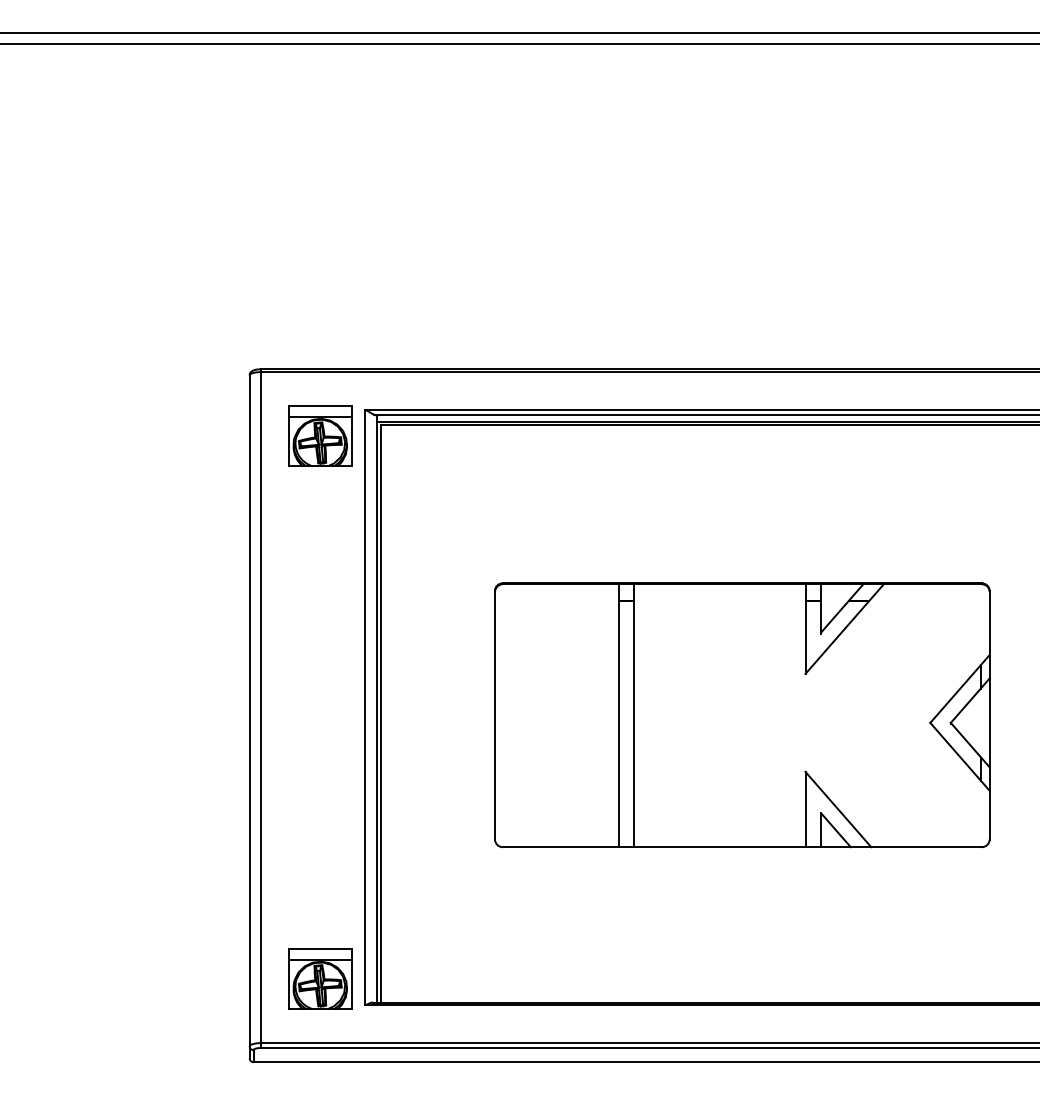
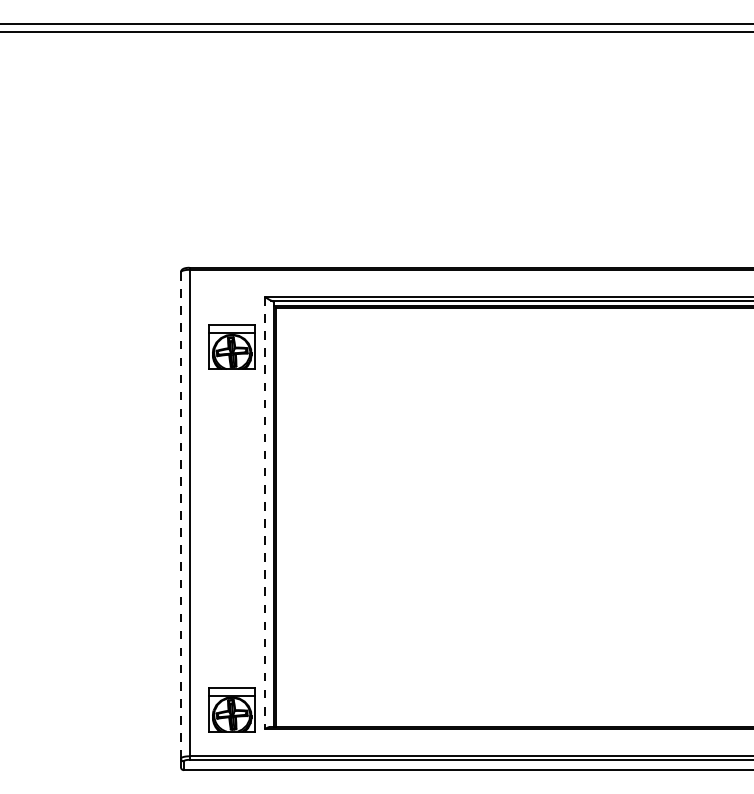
part: (319, 435) -> (231, 346), moved
line: (364, 708) -> (264, 513), solid -> dashed
line: (250, 710) -> (181, 515), solid -> dashed
part: (742, 715) -> (538, 518), removed

